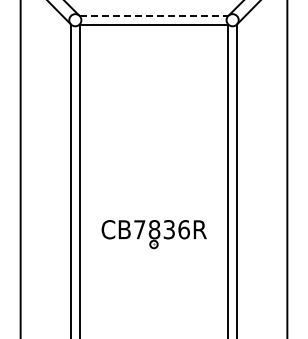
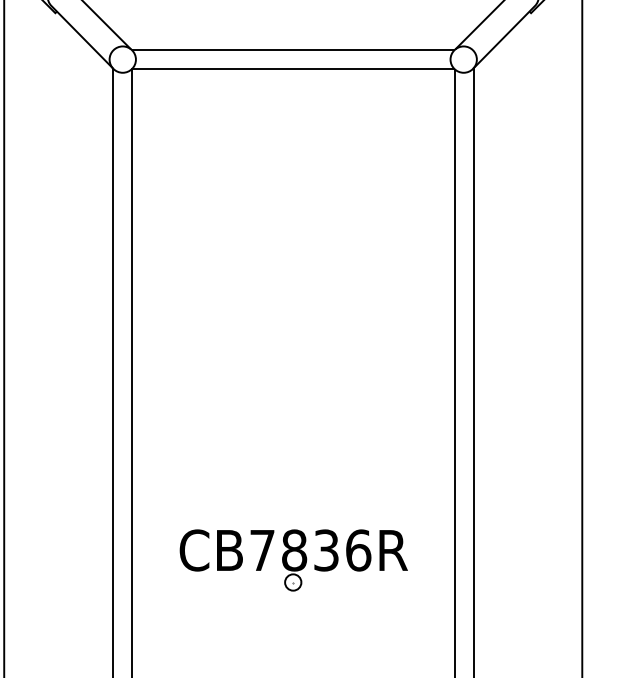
line: (154, 15) -> (294, 49), dashed -> solid
part: (153, 234) -> (292, 560), moved

